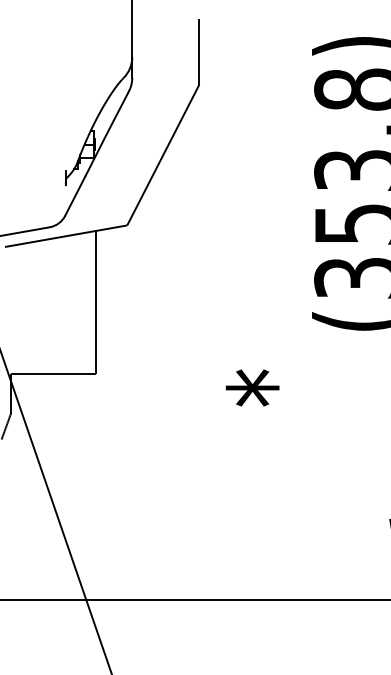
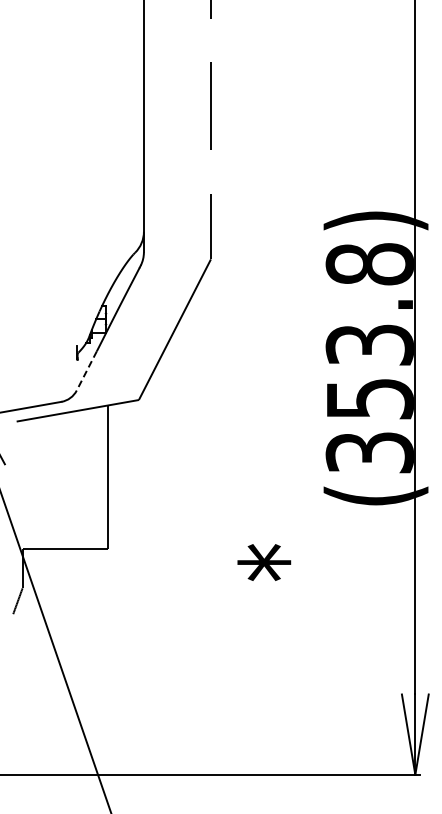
line: (74, 195) -> (86, 370), solid -> dashed

